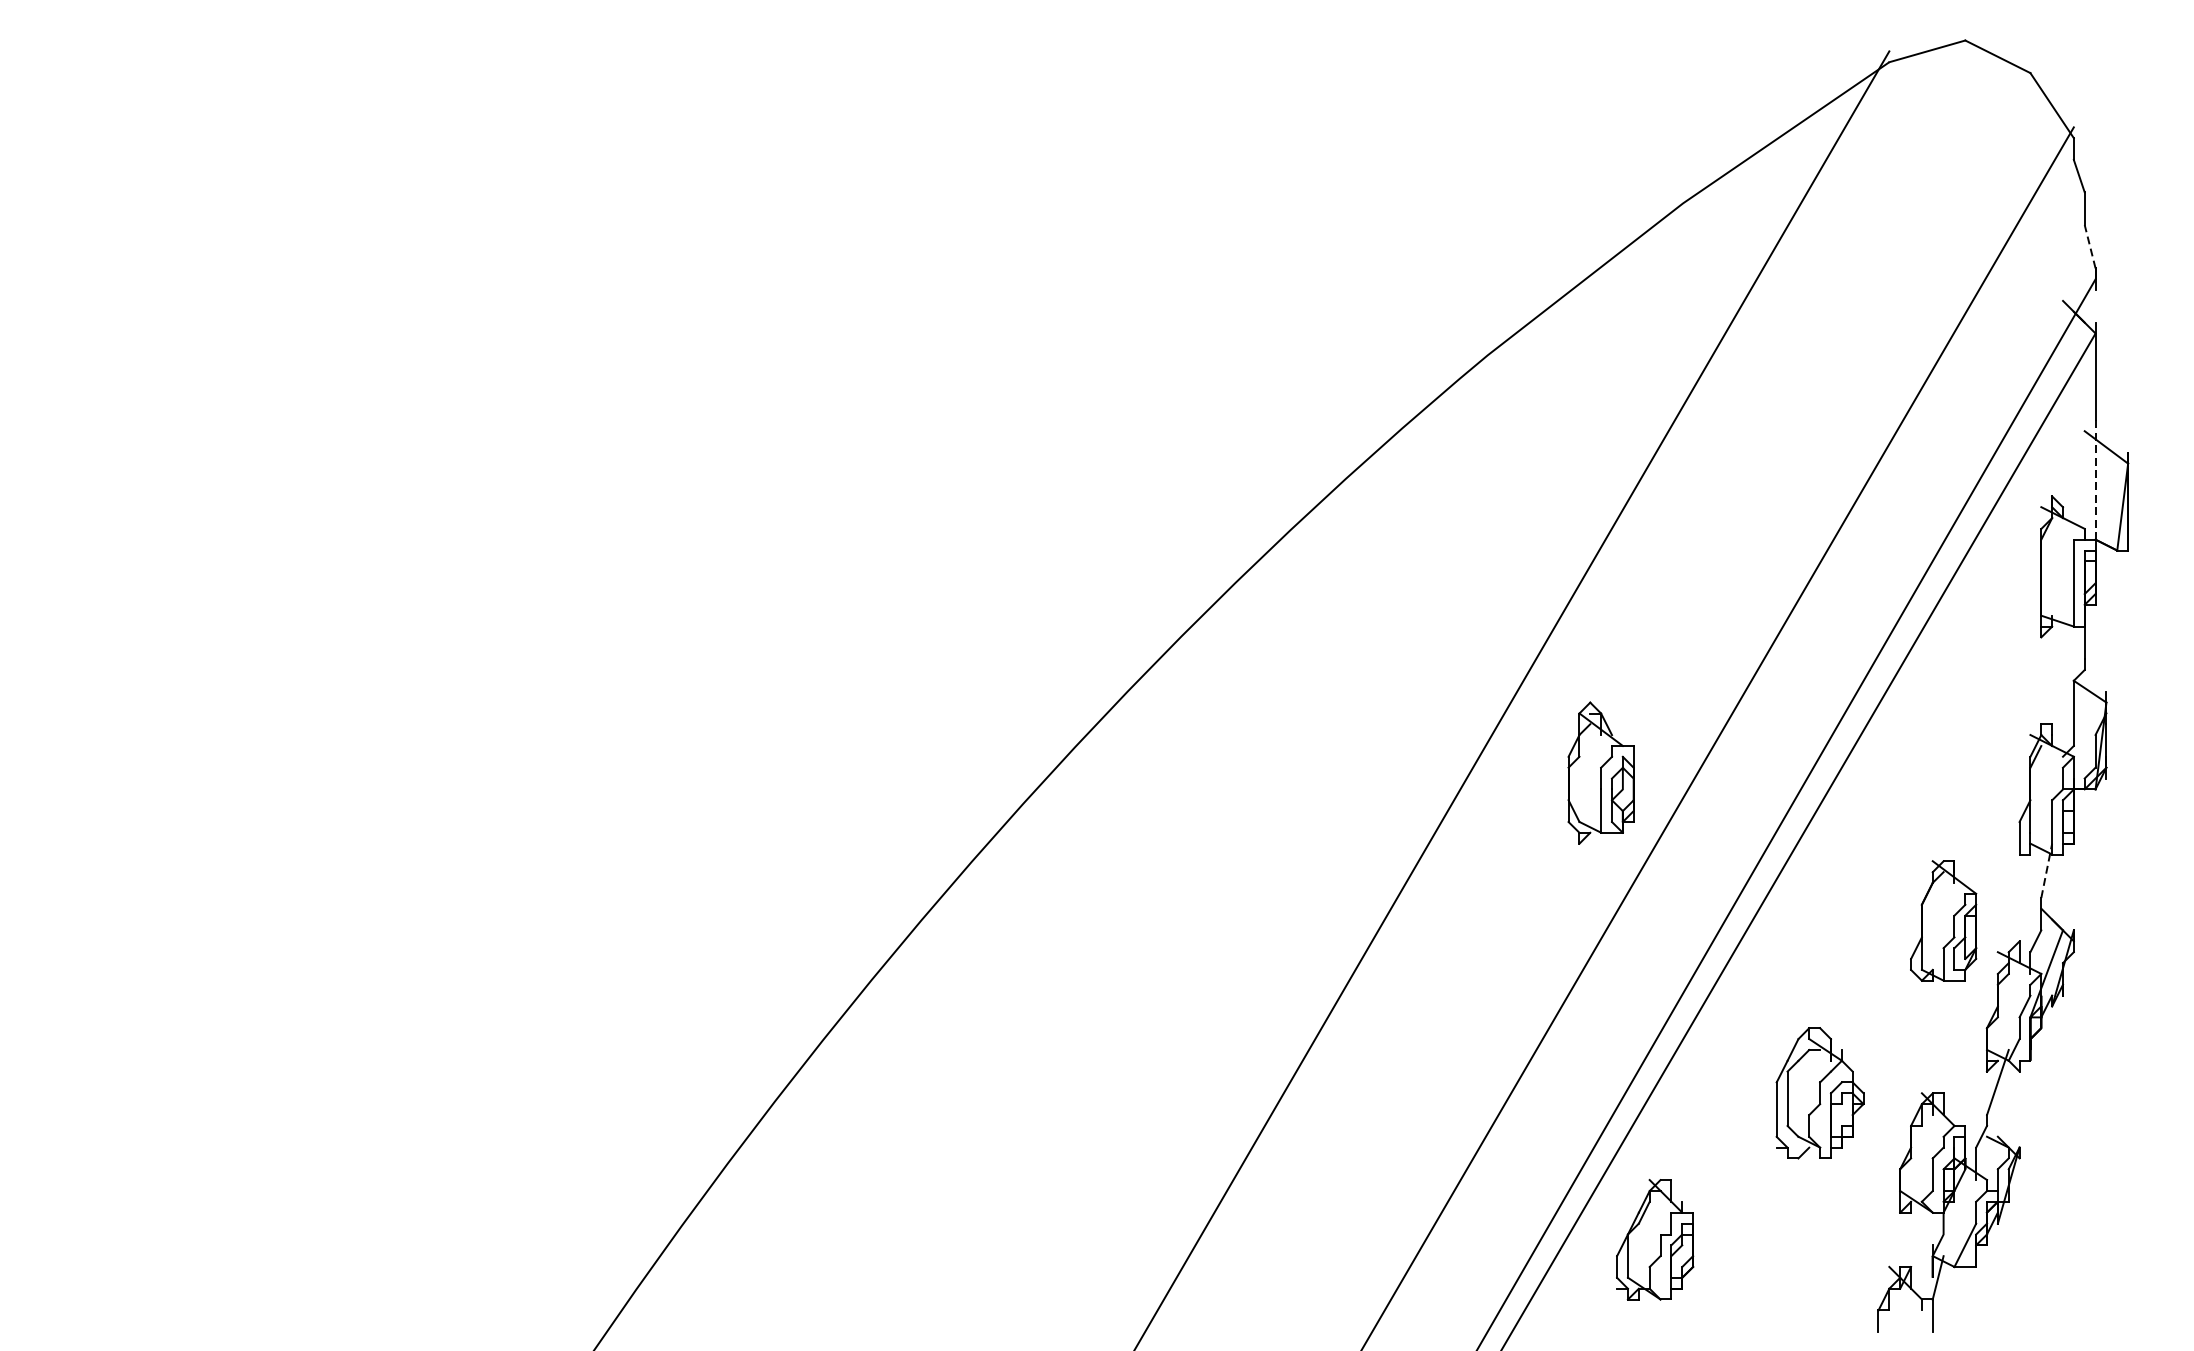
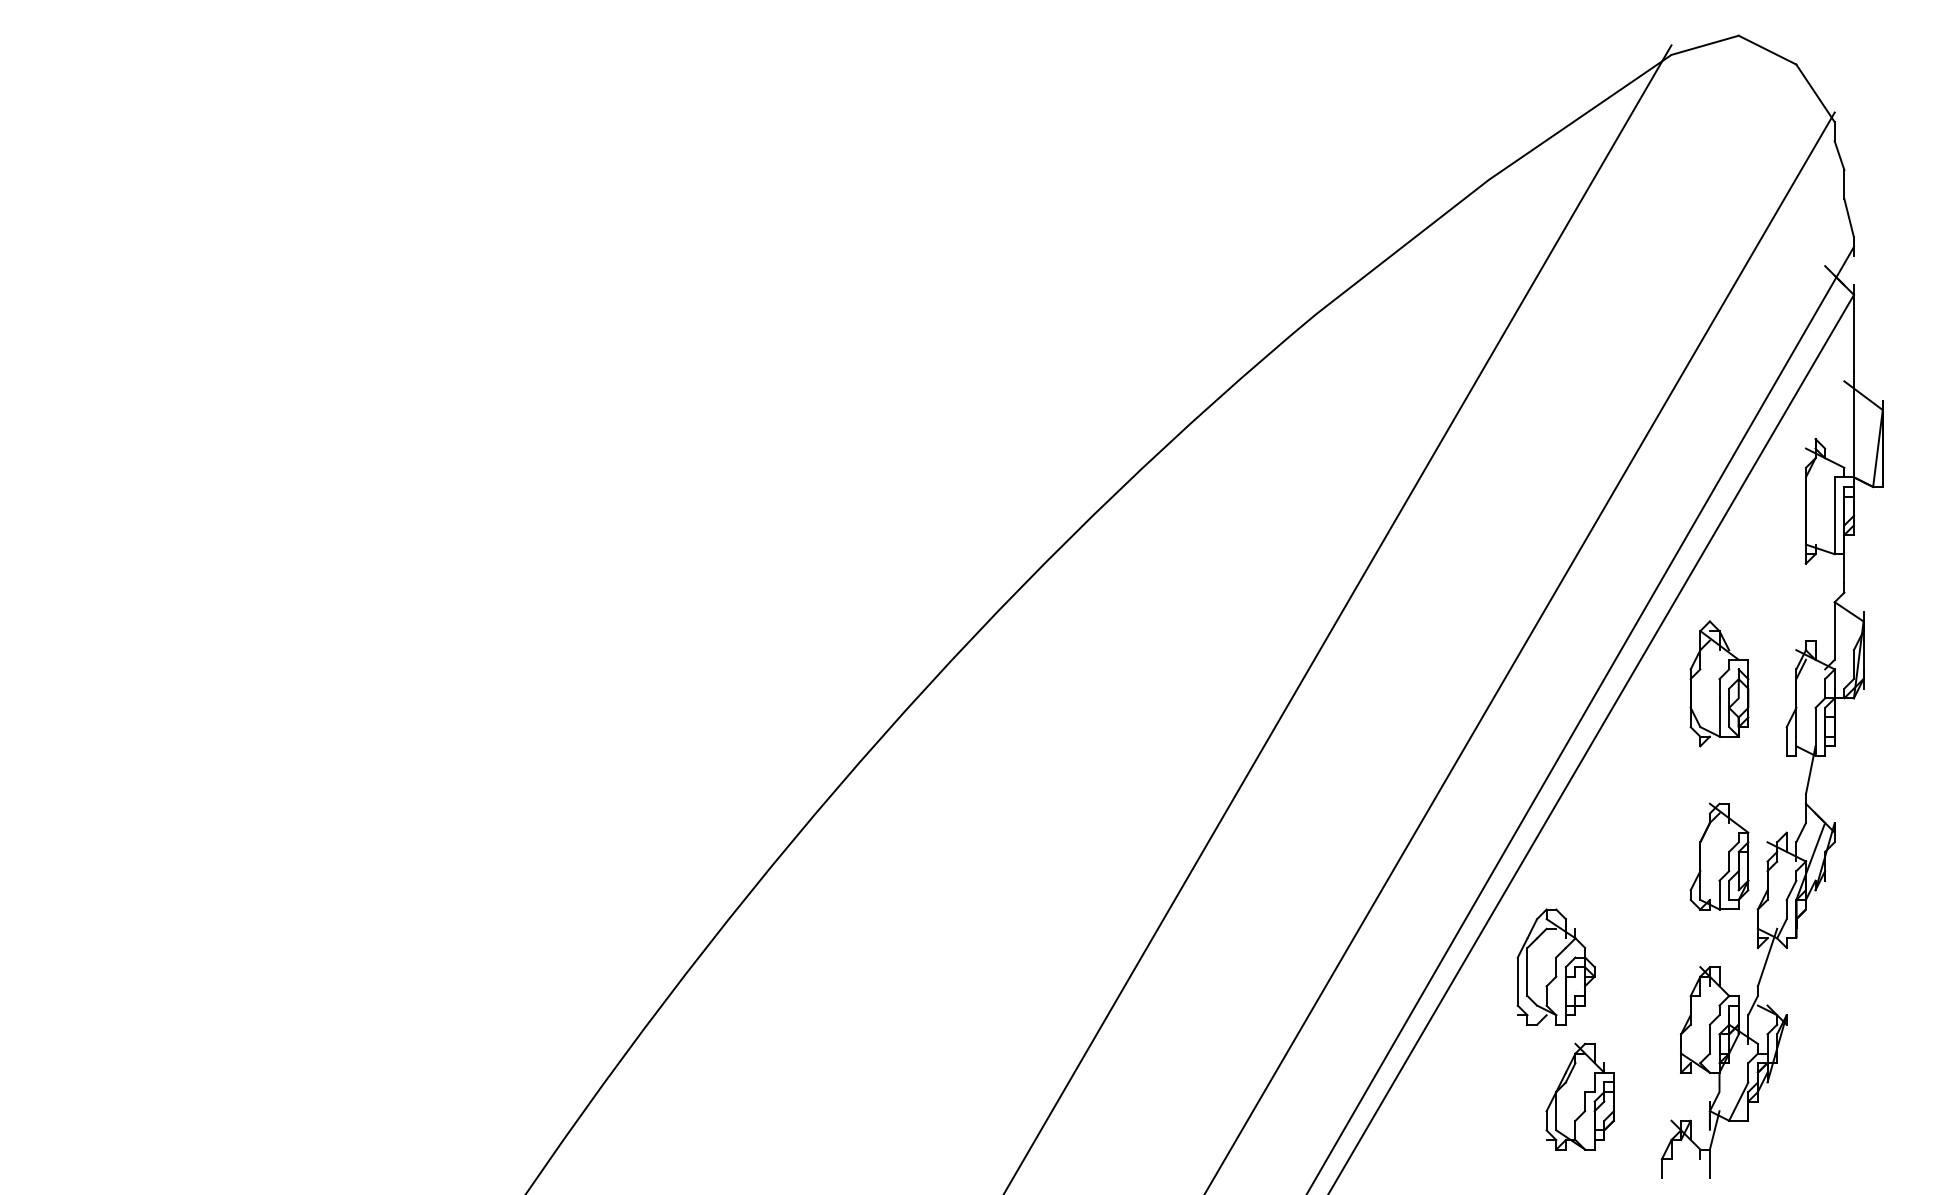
line: (2090, 247) -> (1849, 218), dashed -> solid
line: (2095, 479) -> (1853, 424), dashed -> solid
part: (1601, 772) -> (1719, 683), moved
line: (2046, 869) -> (1810, 769), dashed -> solid
part: (1943, 920) -> (1719, 856), moved
part: (1819, 1092) -> (1555, 966), moved
part: (1655, 1239) -> (1580, 1096), moved

